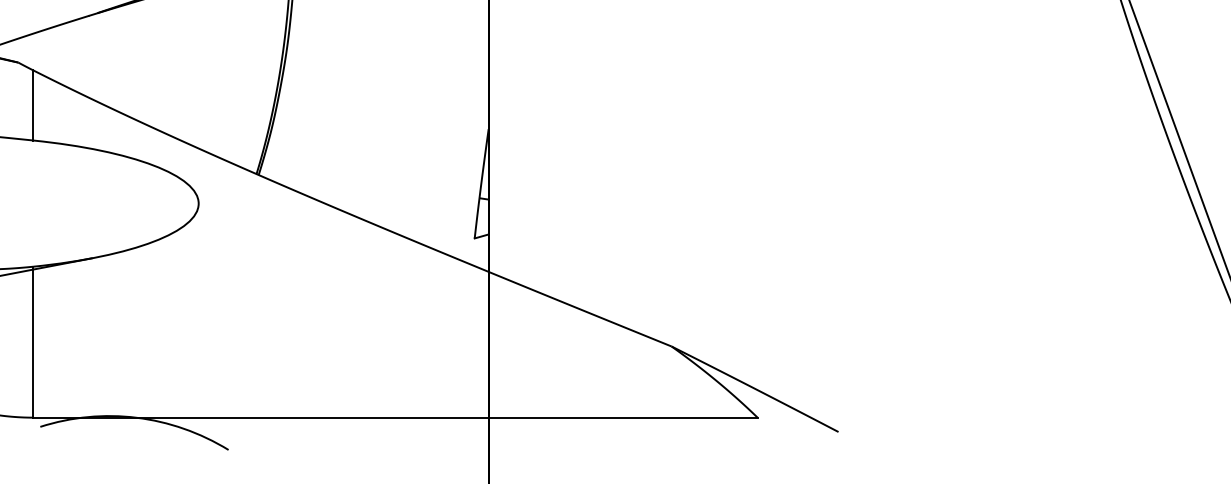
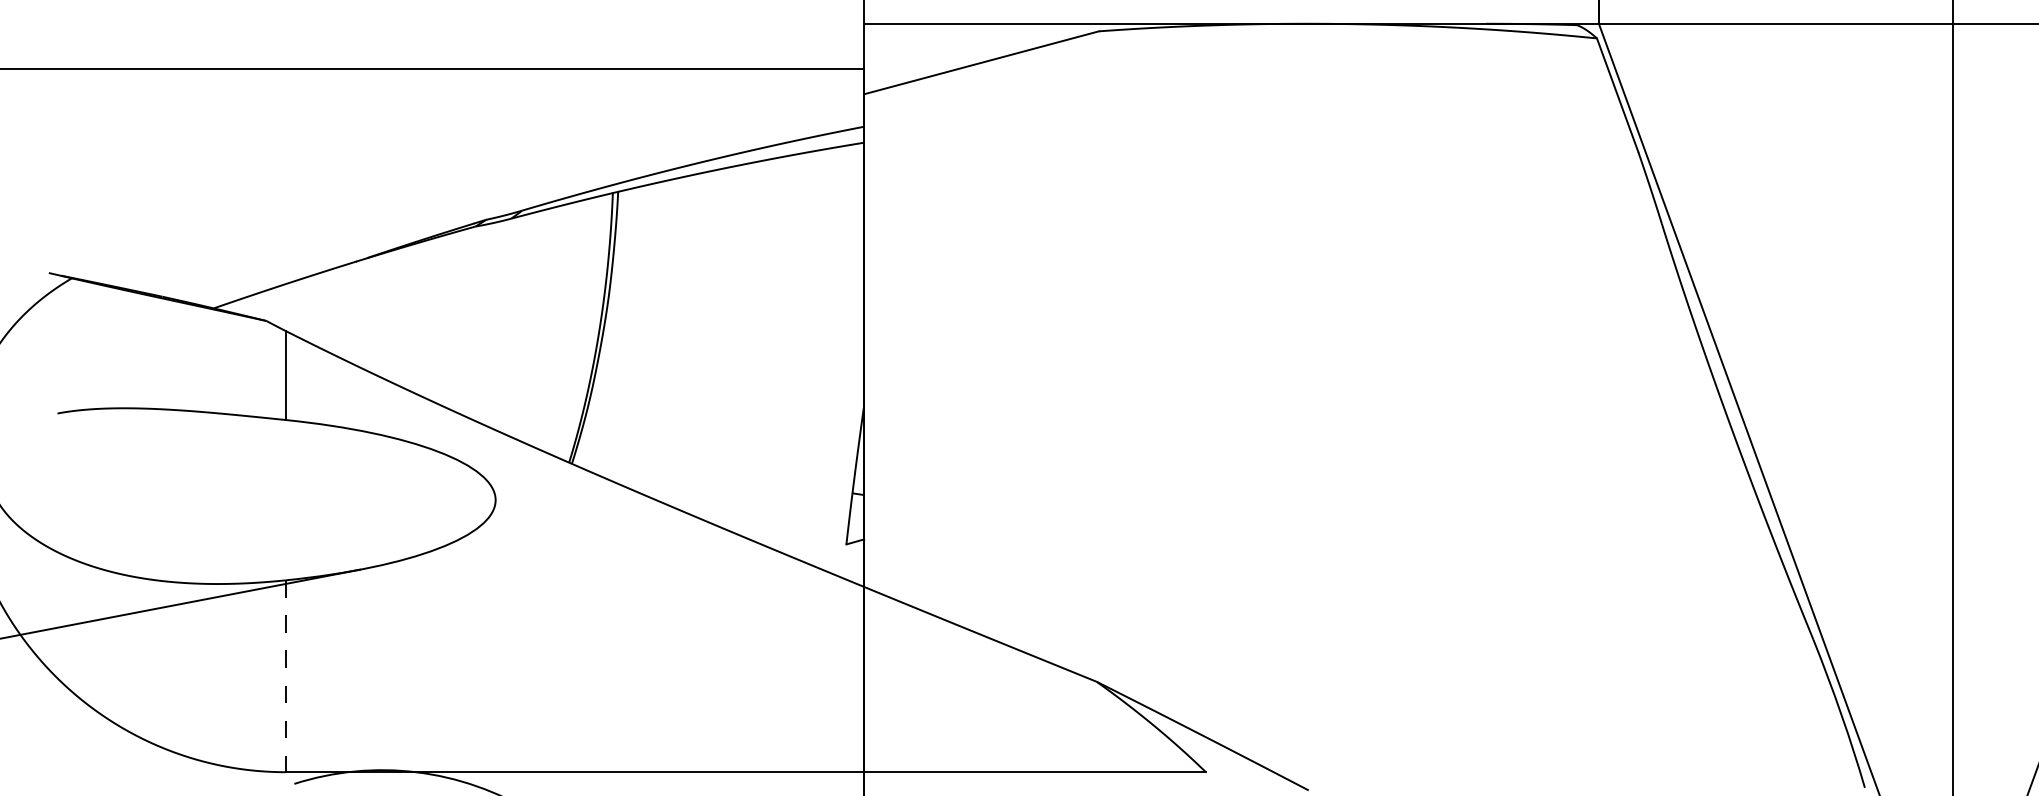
line: (33, 342) -> (285, 676), solid -> dashed

